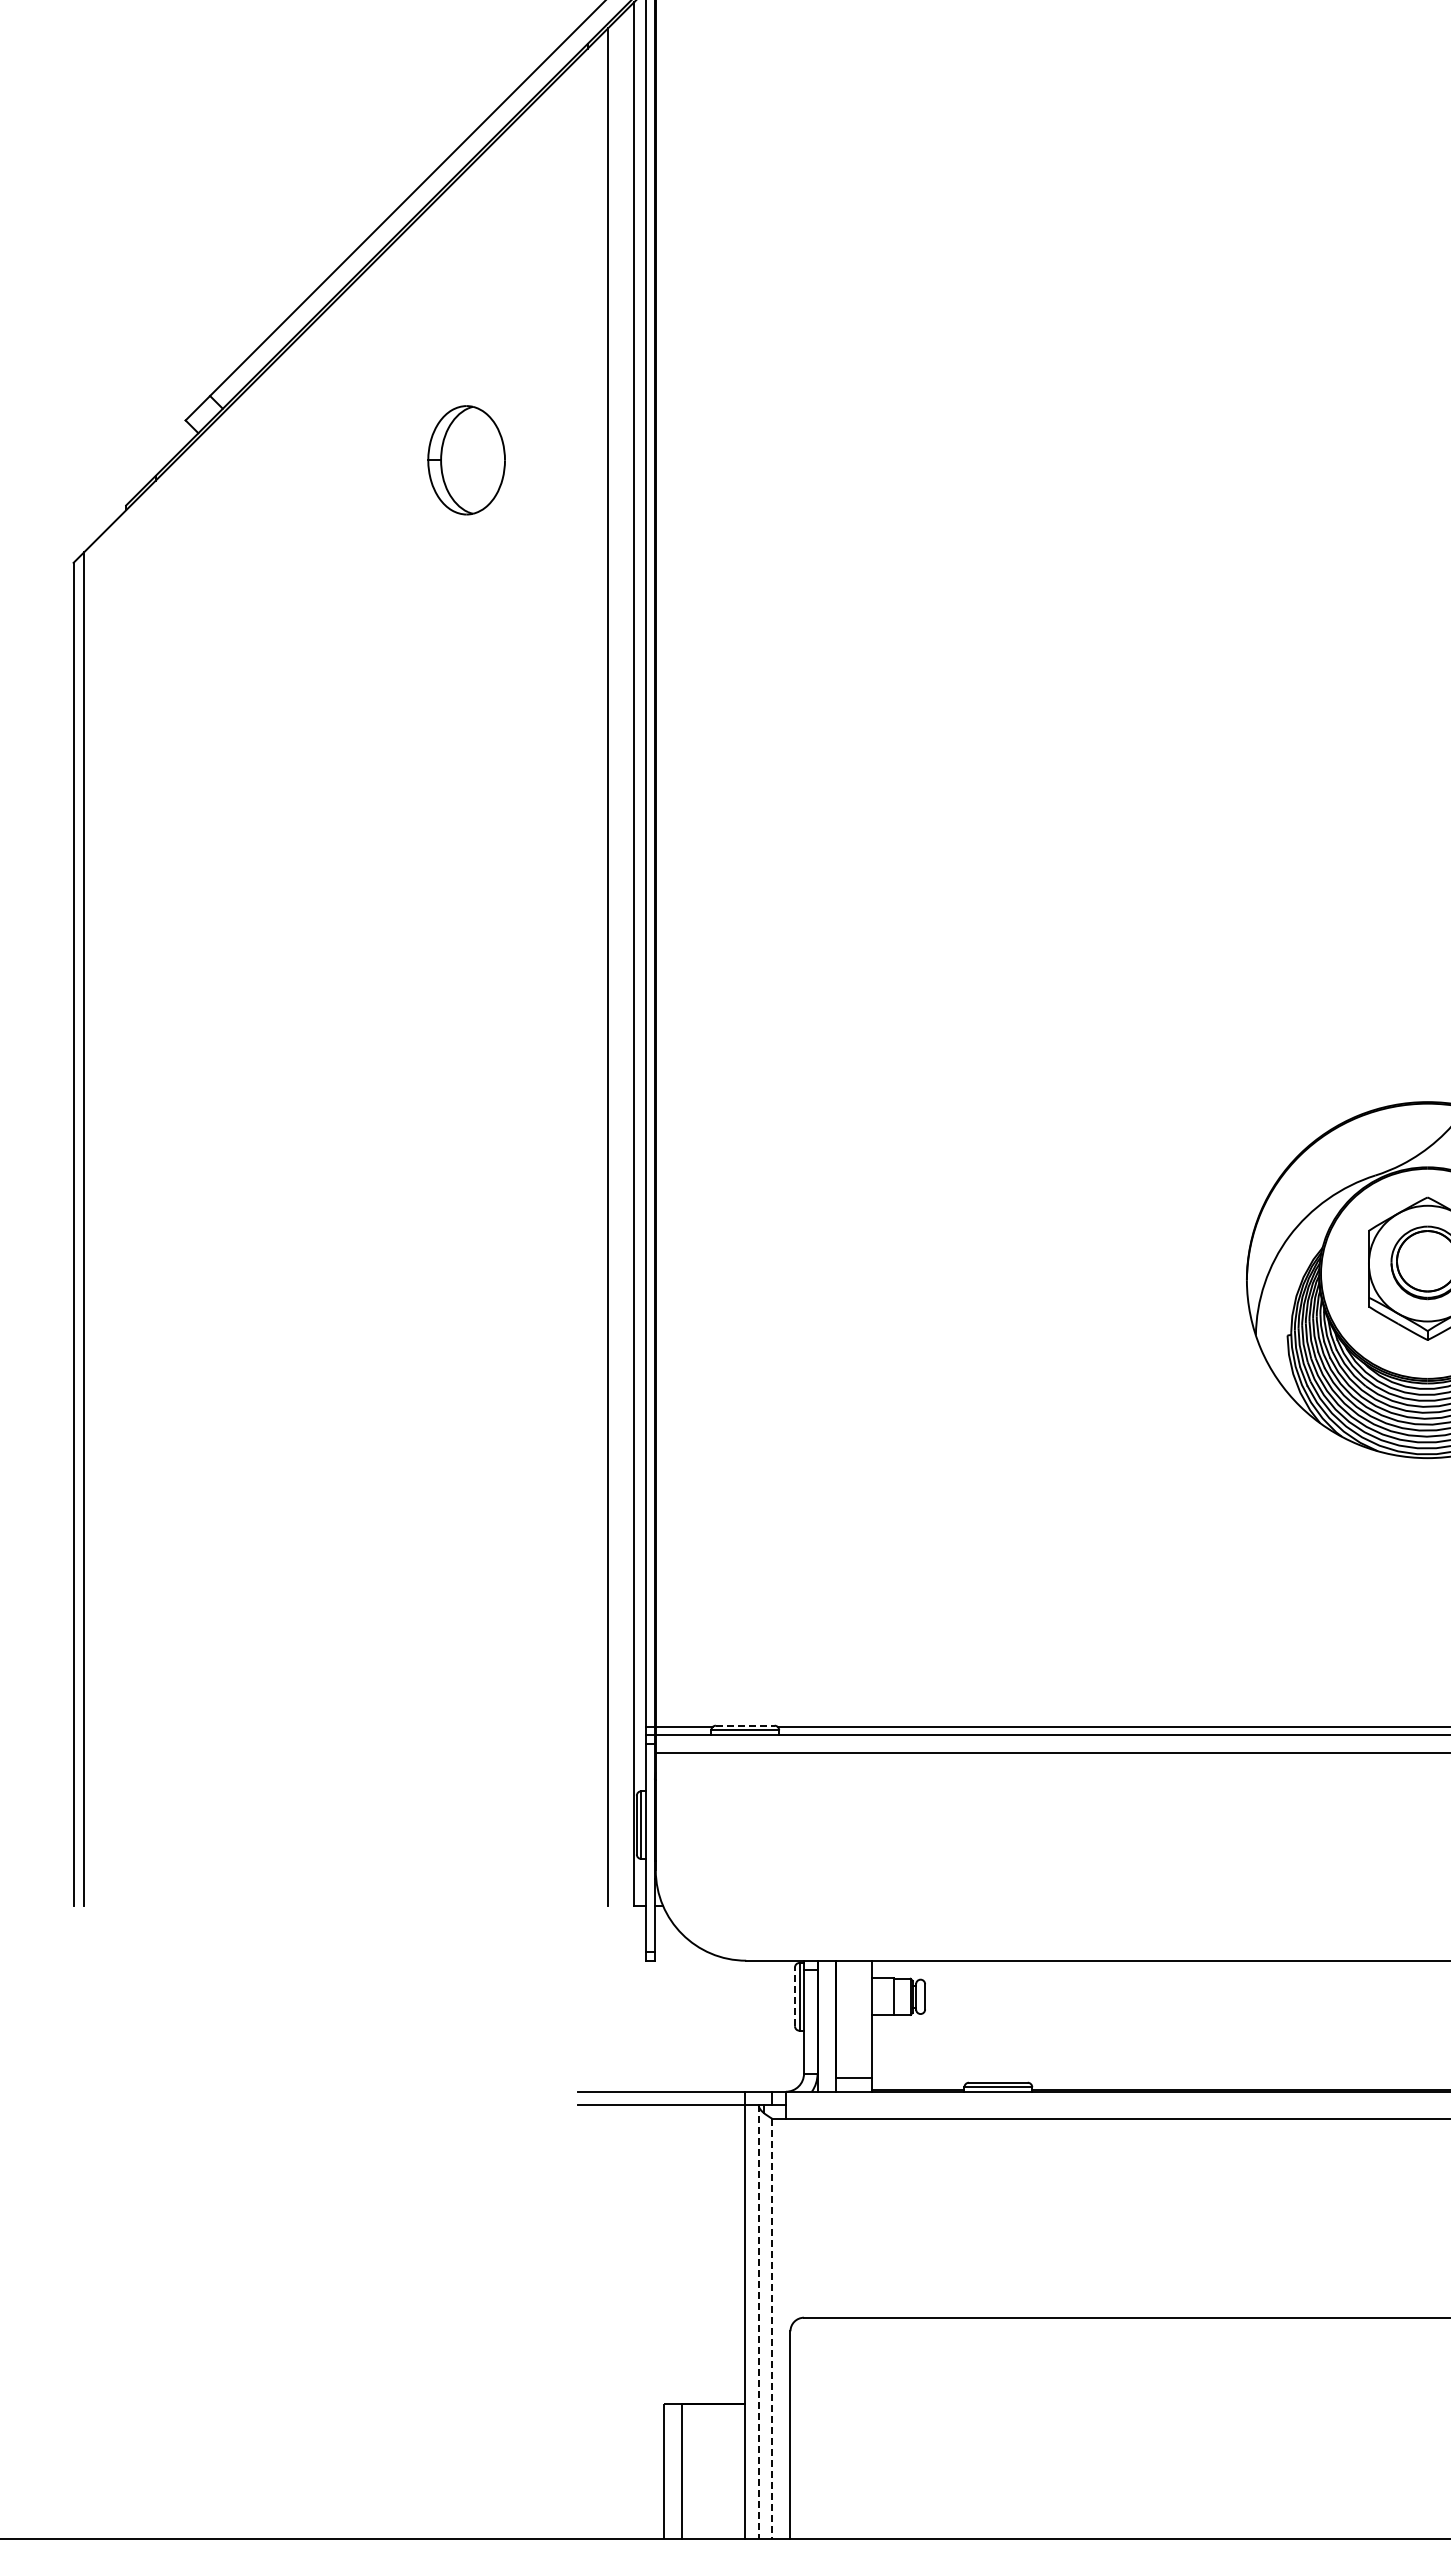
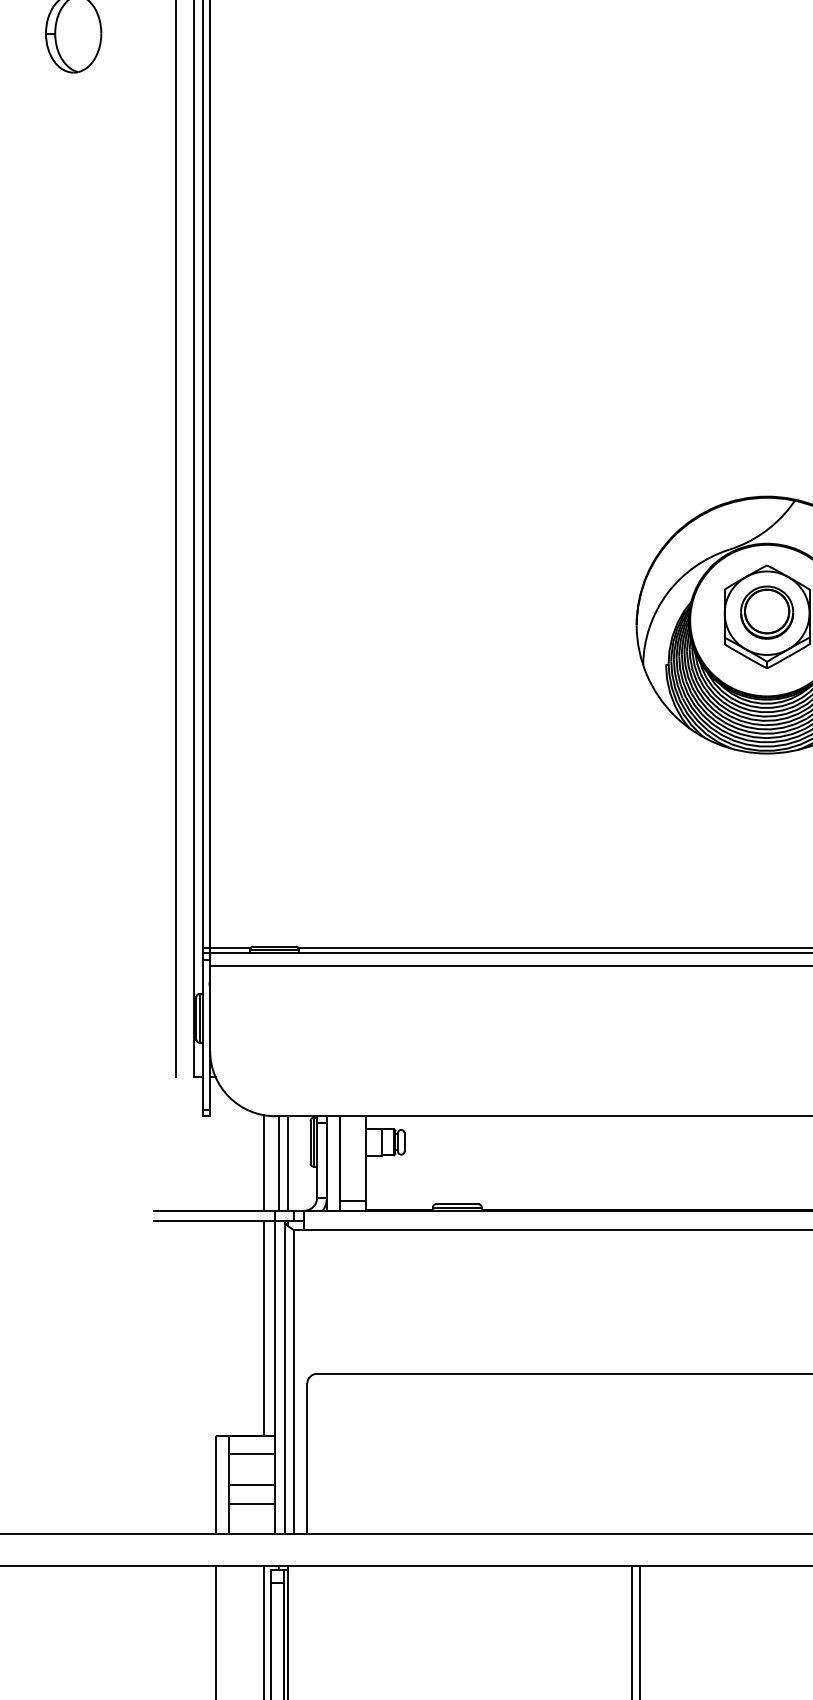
line: (745, 1725) -> (274, 946), dashed -> solid
line: (794, 1996) -> (310, 1142), dashed -> solid
line: (731, 2025) -> (264, 1162), added
line: (751, 2025) -> (279, 1162), added
line: (764, 2025) -> (288, 1162), added
line: (731, 2254) -> (264, 1328), added
line: (758, 2322) -> (284, 1377), dashed -> solid
line: (772, 2329) -> (294, 1382), dashed -> solid
line: (713, 2428) -> (251, 1453), added
line: (713, 2471) -> (251, 1484), added
line: (713, 2498) -> (251, 1504), added

